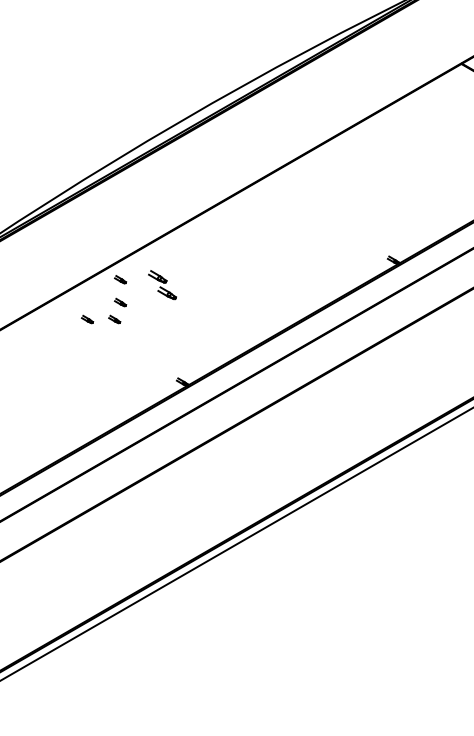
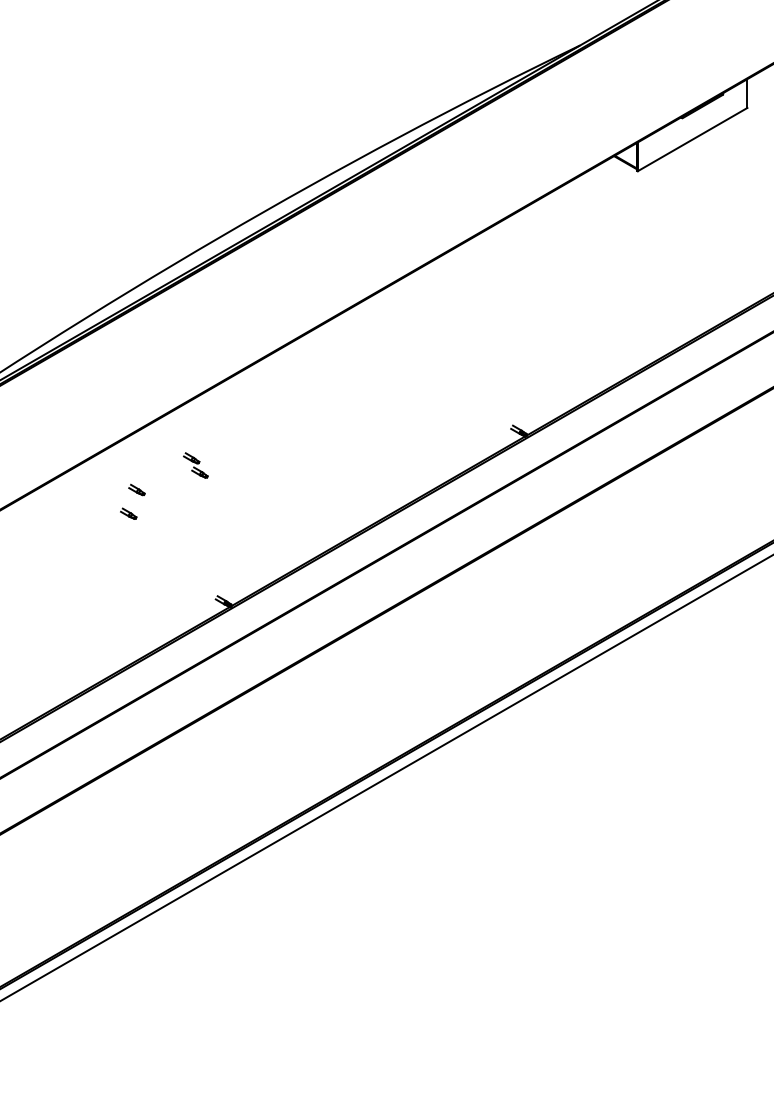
part: (120, 279) -> (136, 457), removed
part: (162, 285) -> (195, 465), size x0.62
part: (87, 319) -> (90, 513), removed

